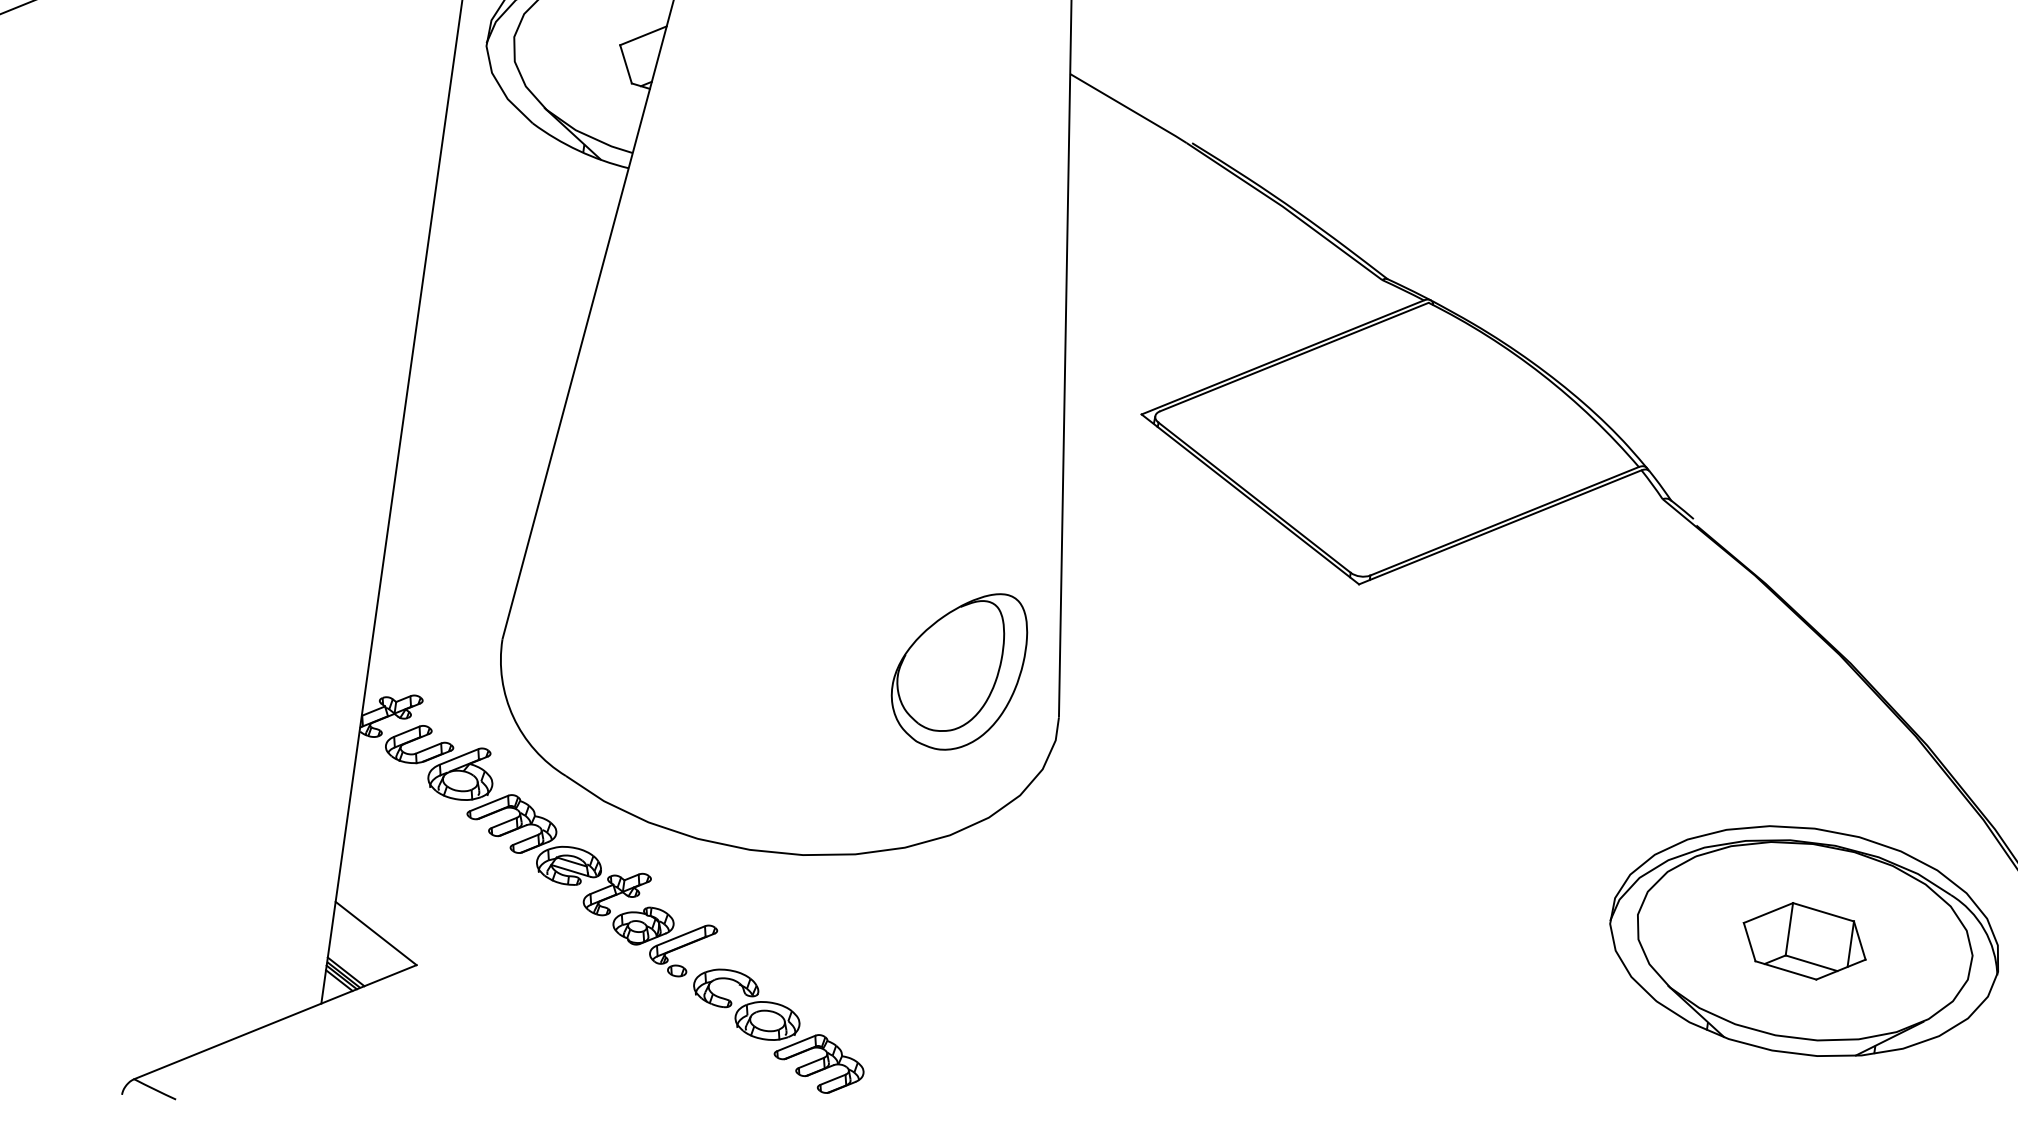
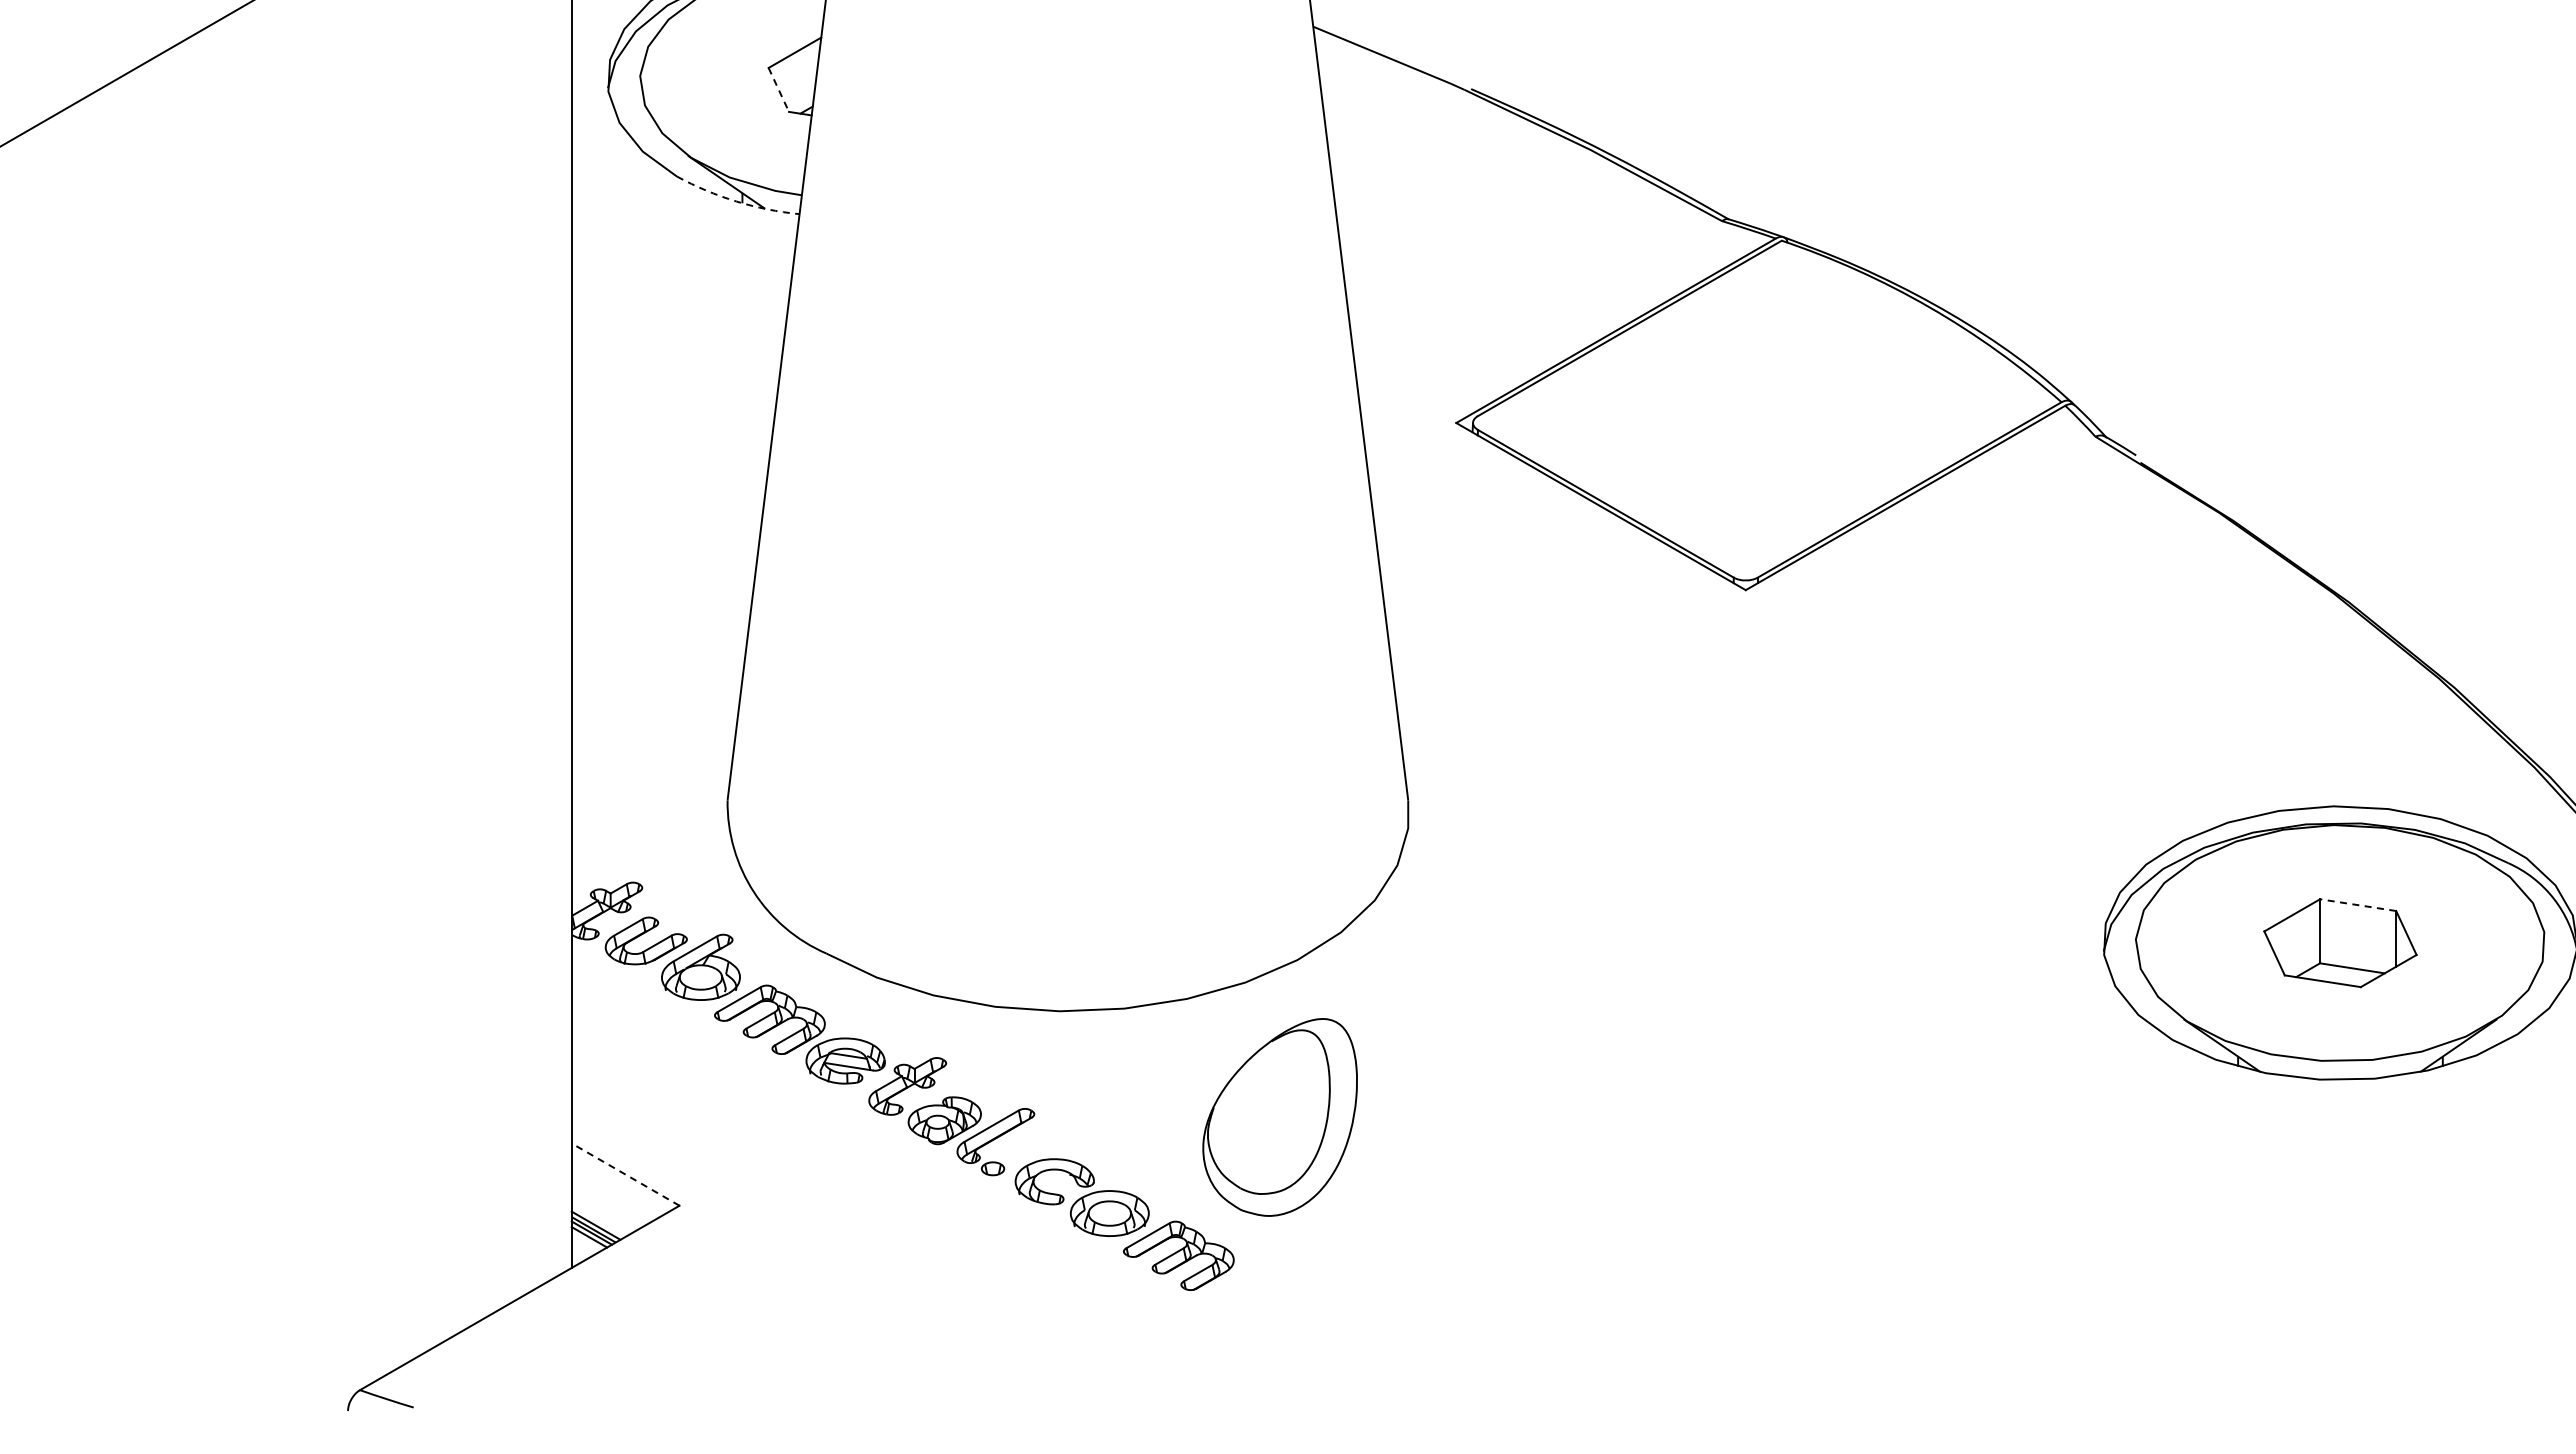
line: (626, 64) -> (779, 90), solid -> dashed
arc: (578, 150) -> (736, 201), solid -> dashed
part: (958, 670) -> (1279, 1117), moved
line: (1823, 912) -> (2358, 905), solid -> dashed
line: (376, 933) -> (625, 1174), solid -> dashed

